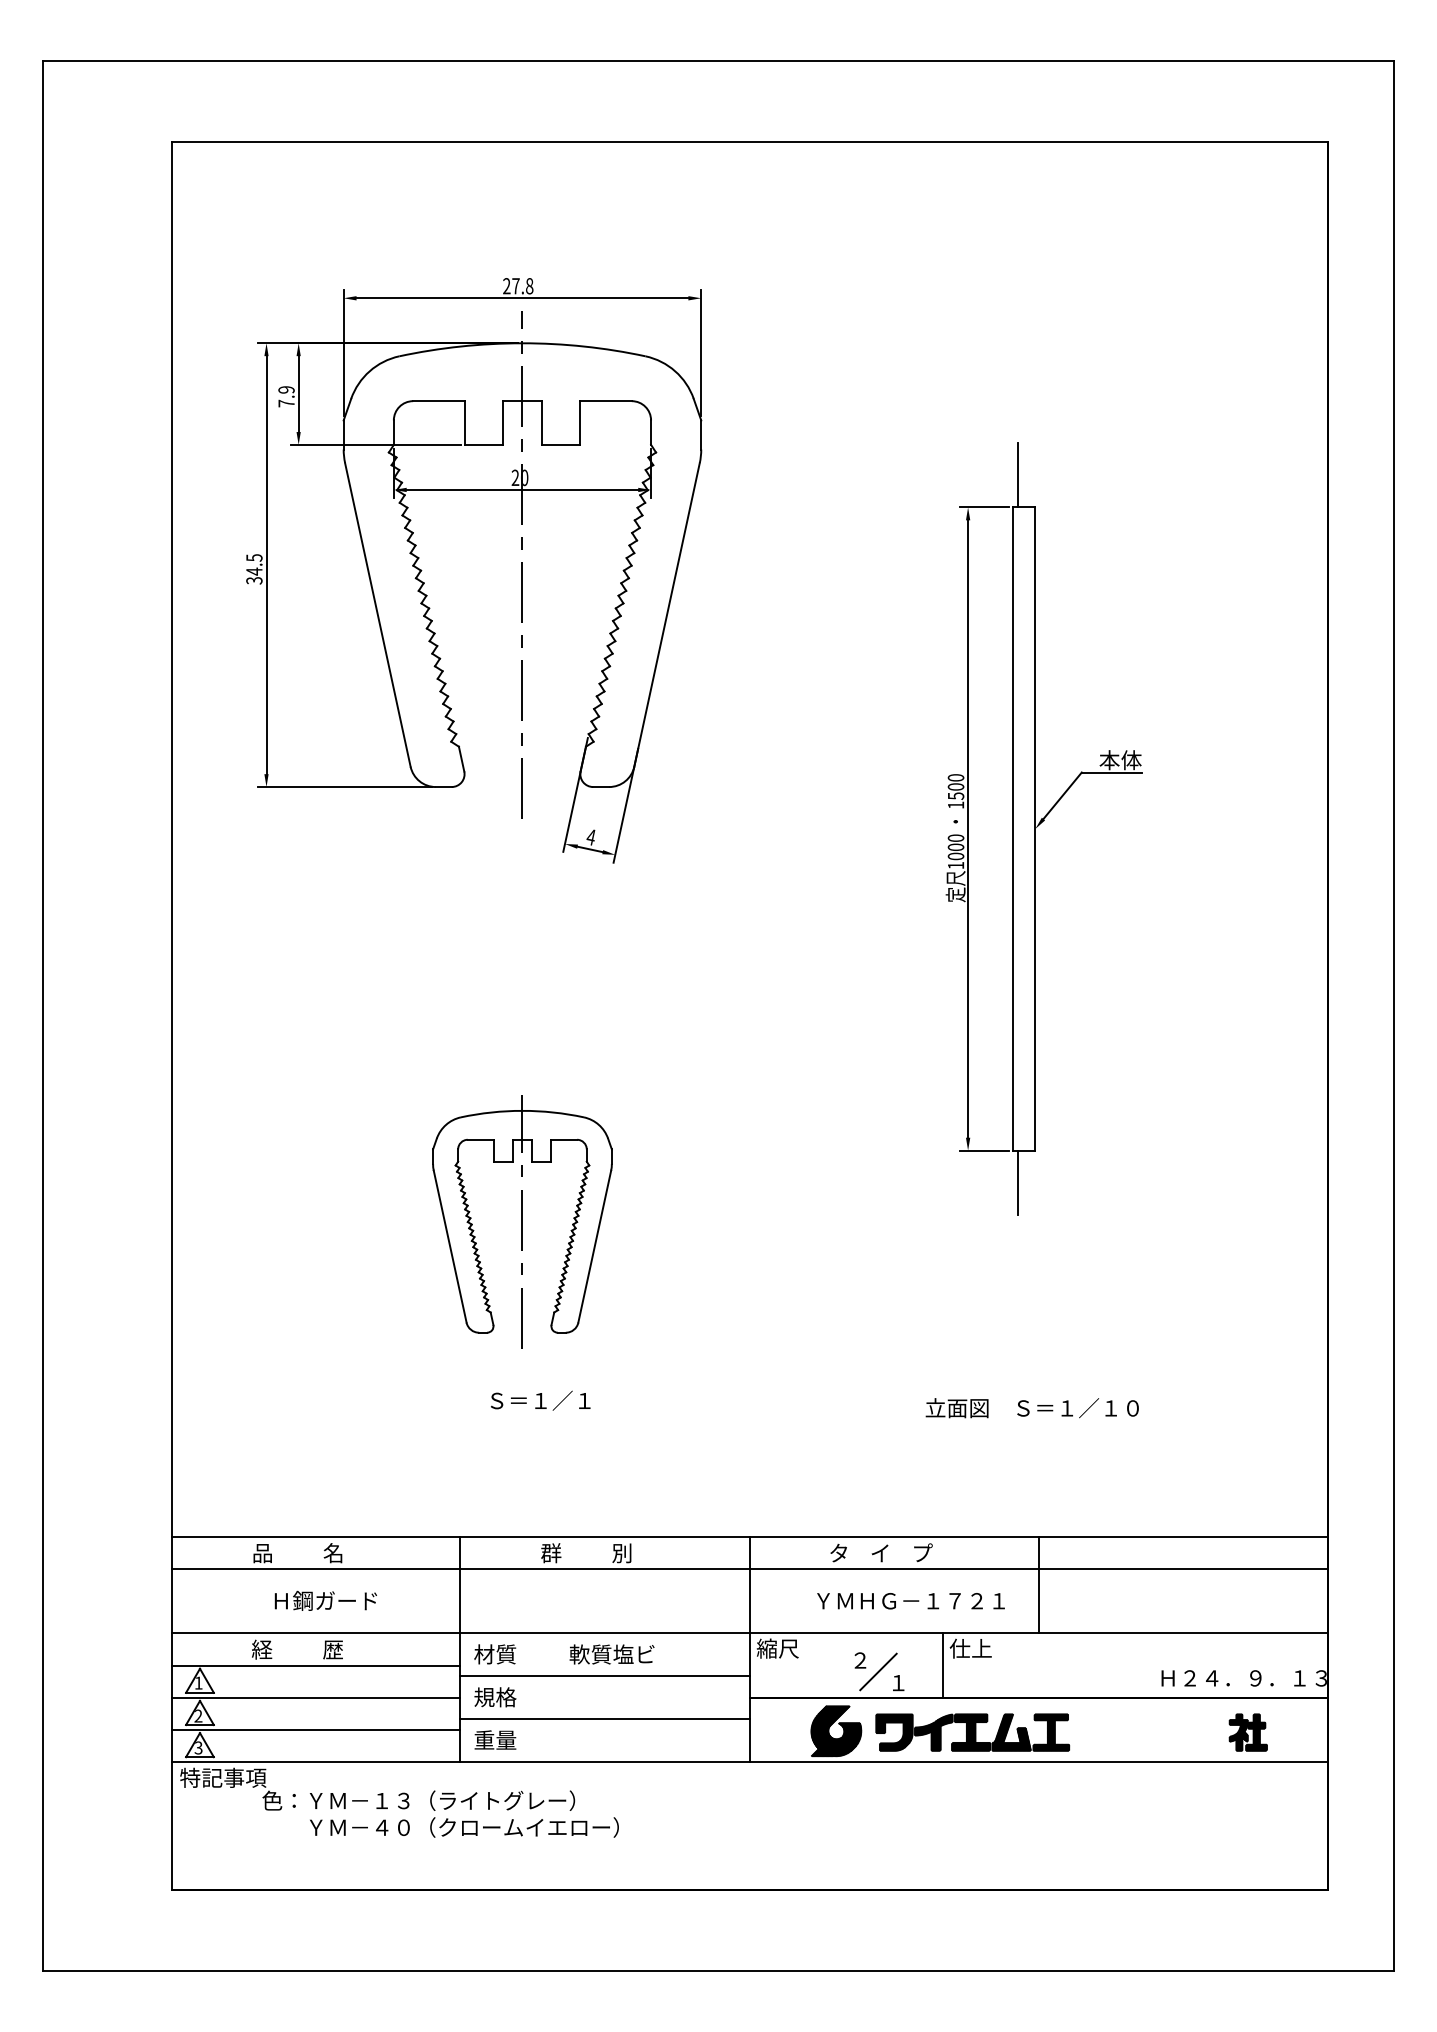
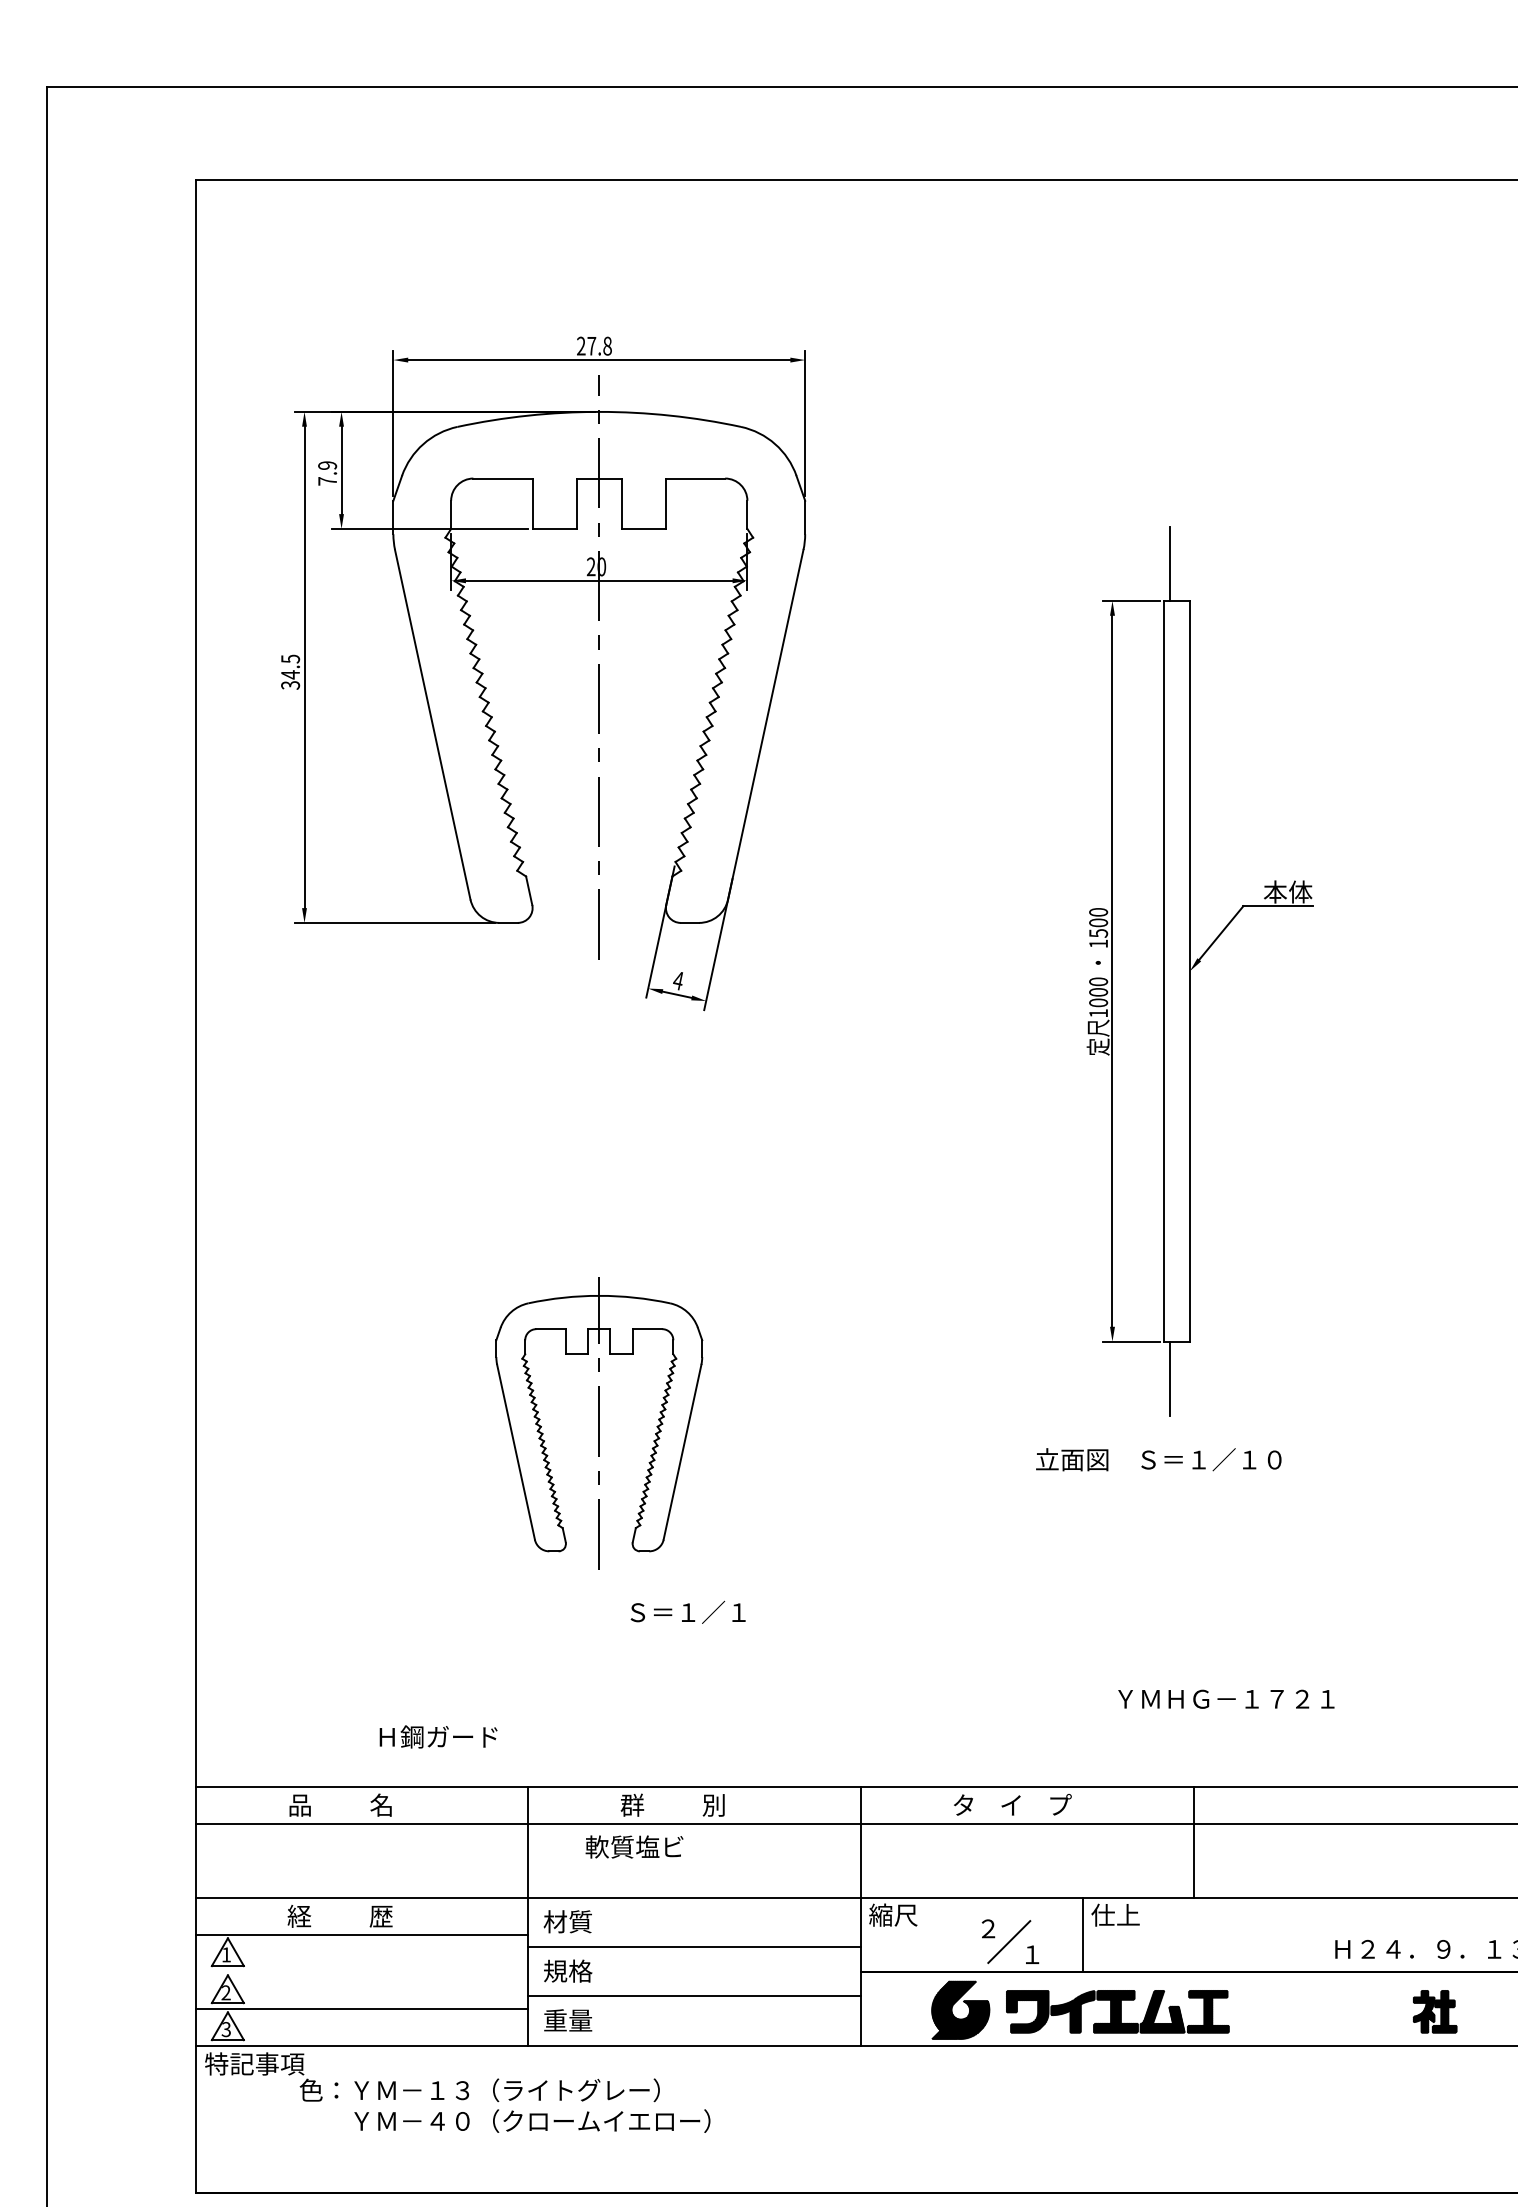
text: (540, 1400) -> (687, 1612), moved
text: (1031, 1408) -> (1157, 1460), moved
text: (325, 1600) -> (438, 1736), moved
text: (910, 1601) -> (1225, 1699), moved
text: (611, 1654) -> (633, 1847), moved
line: (315, 1697) -> (360, 1971), removed

